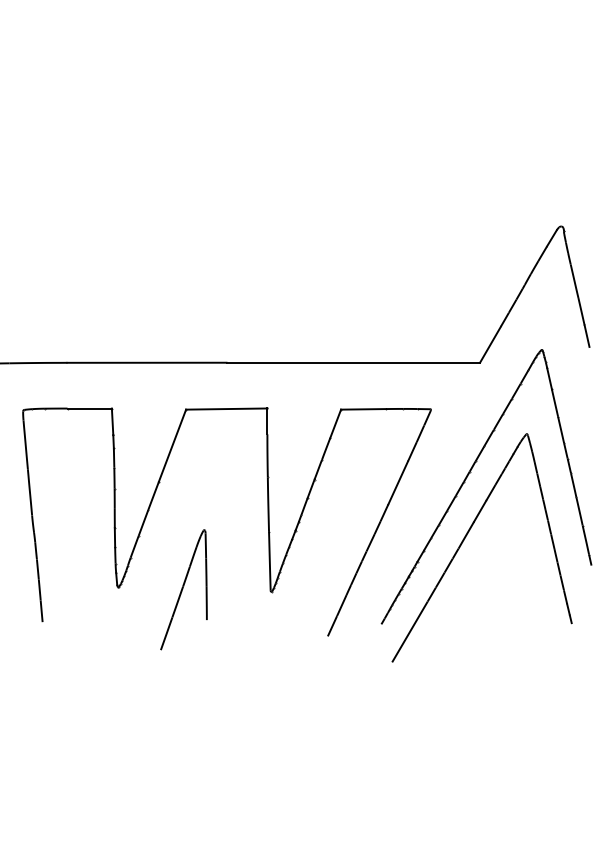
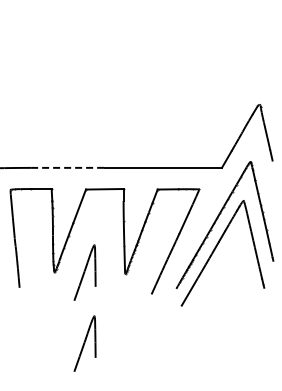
line: (146, 361) -> (67, 167), solid -> dashed
part: (182, 742) -> (84, 343), added

